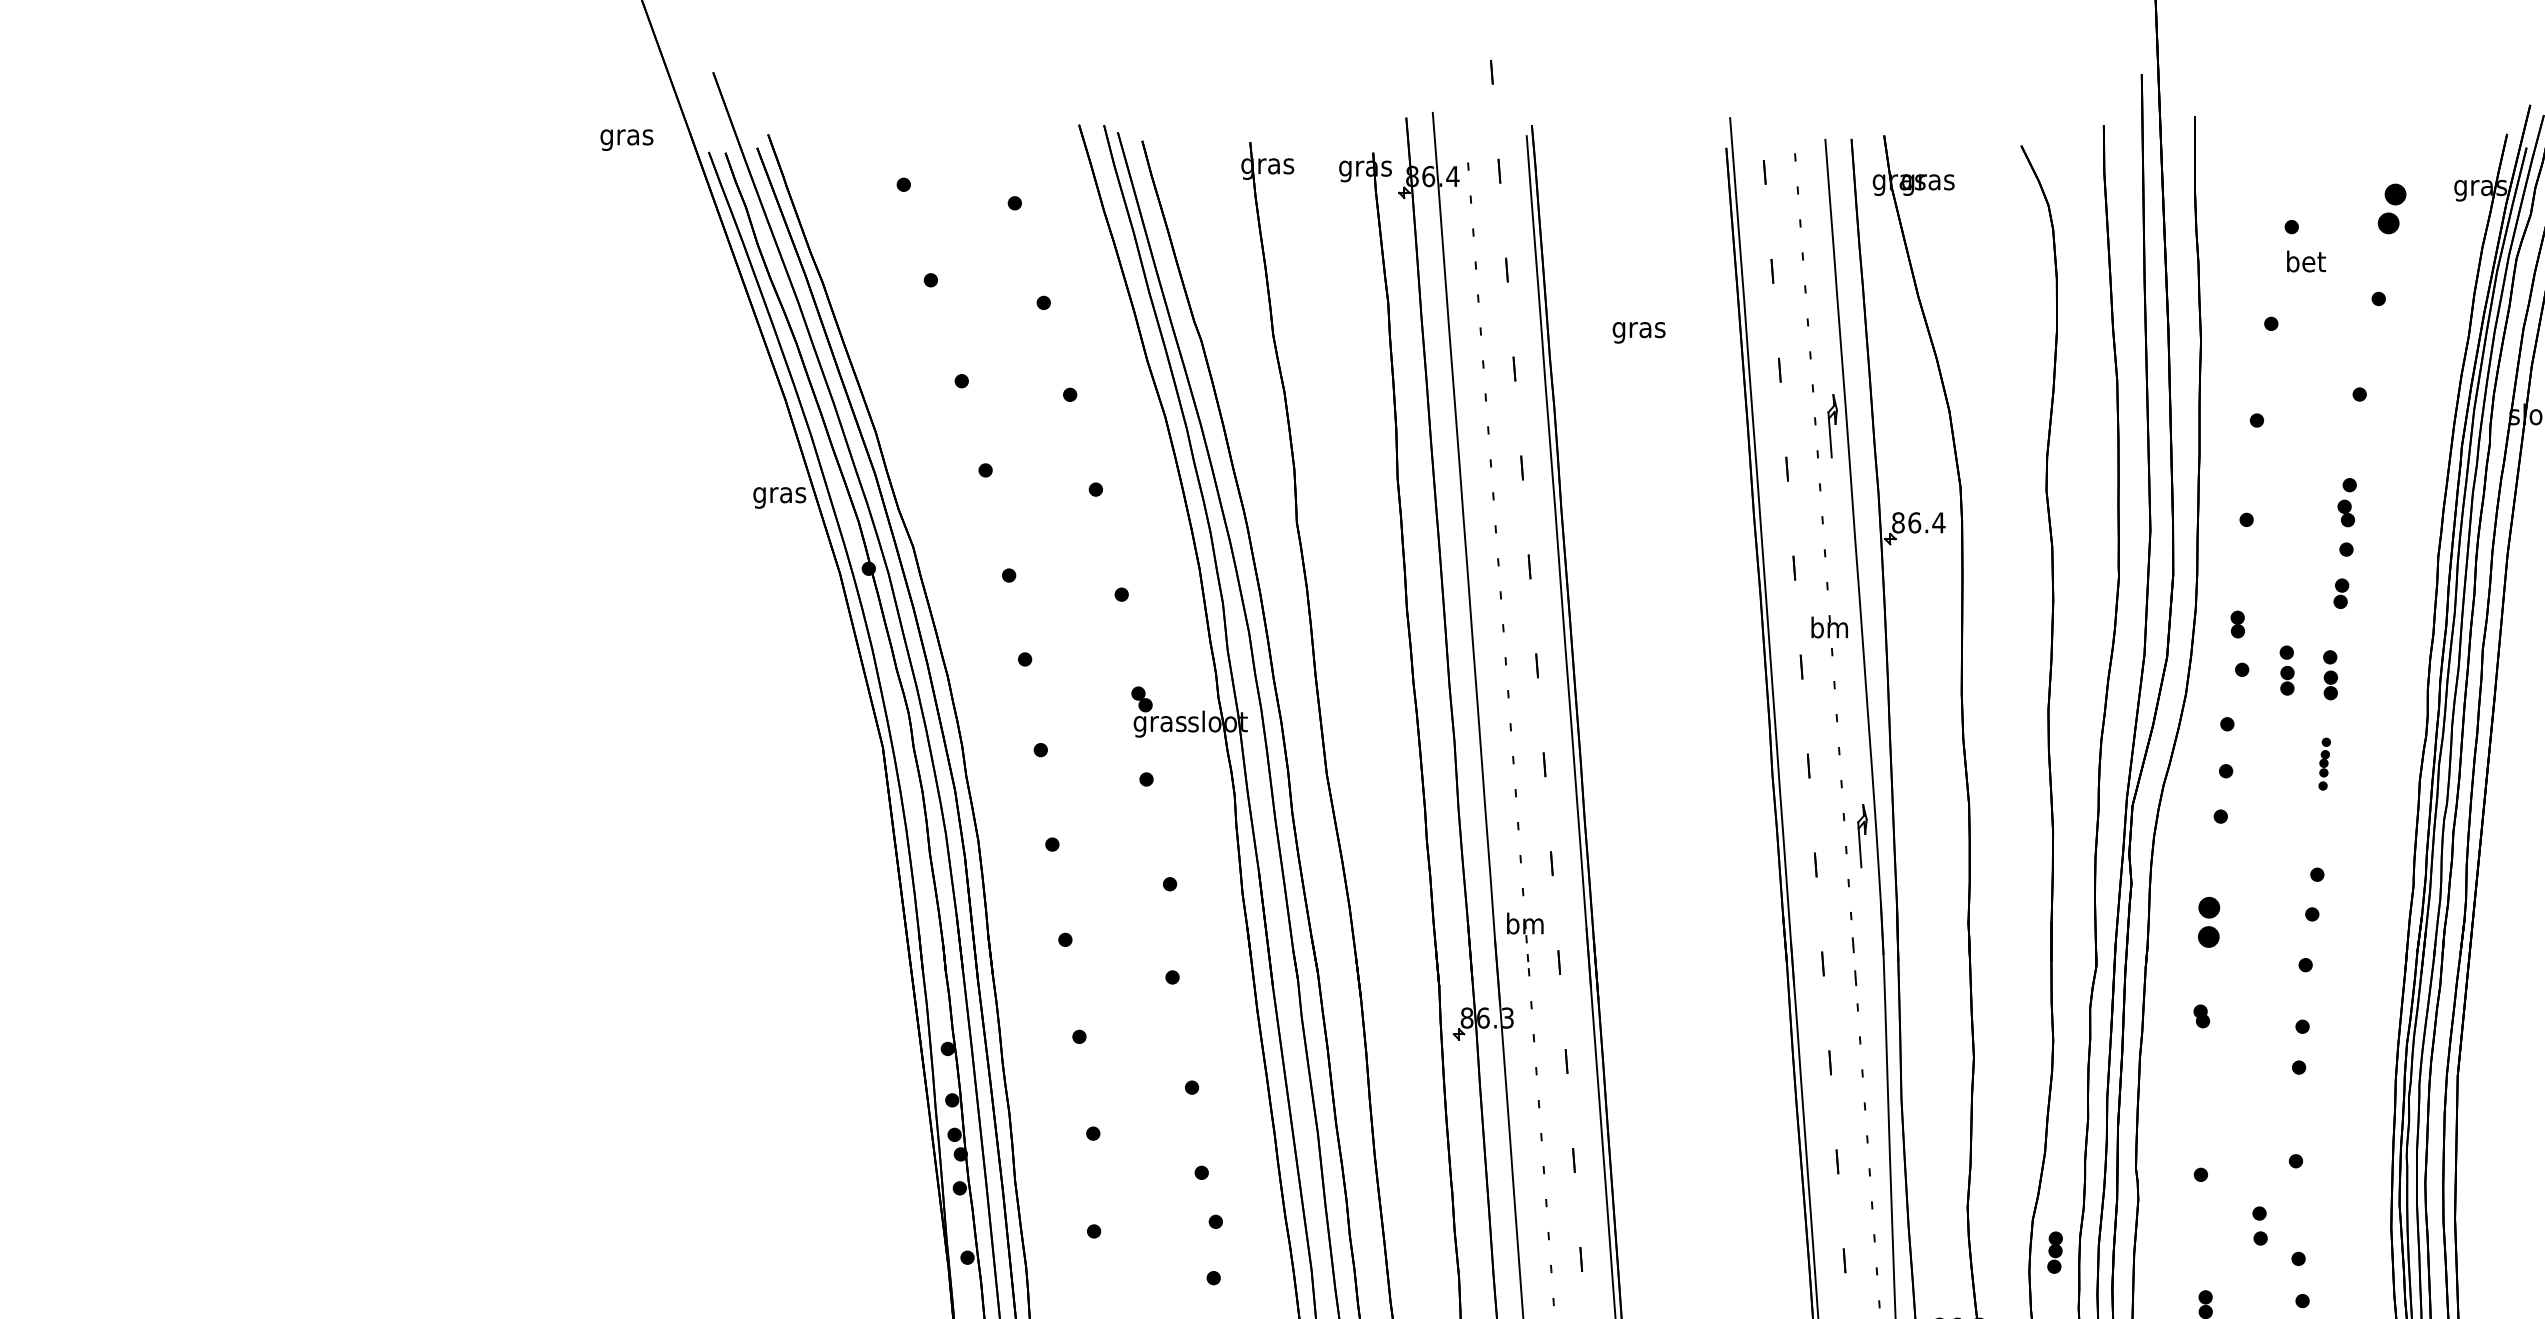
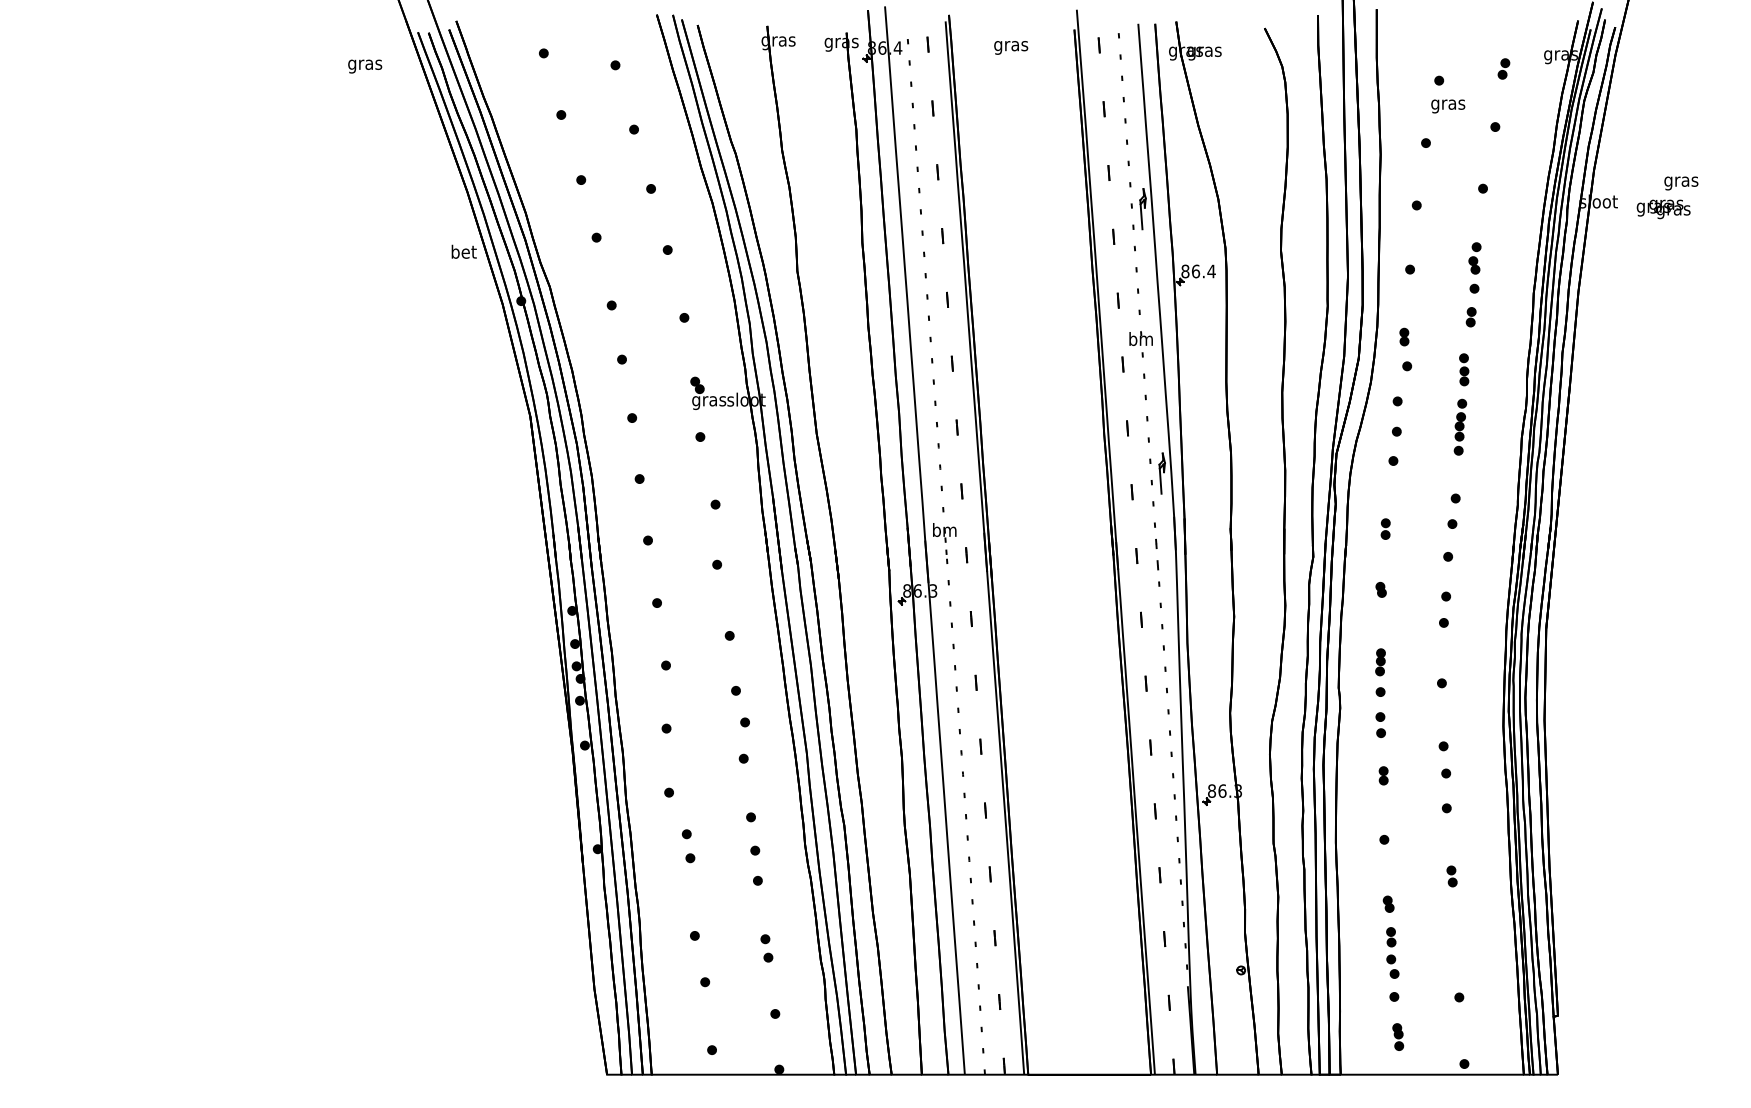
text: (627, 139) -> (365, 66), moved
part: (2391, 208) -> (1503, 68), size x0.62
text: (2306, 263) -> (1448, 104), bet -> gras
text: (1639, 332) -> (1011, 47), moved
text: (779, 494) -> (463, 253), gras -> bet
part: (2287, 670) -> (1436, 366), removed
part: (2324, 763) -> (1460, 426), size x1.67
part: (2208, 921) -> (1385, 528), size x0.62
part: (2259, 1225) -> (1380, 724), moved
part: (2055, 1252) -> (1380, 662), moved

